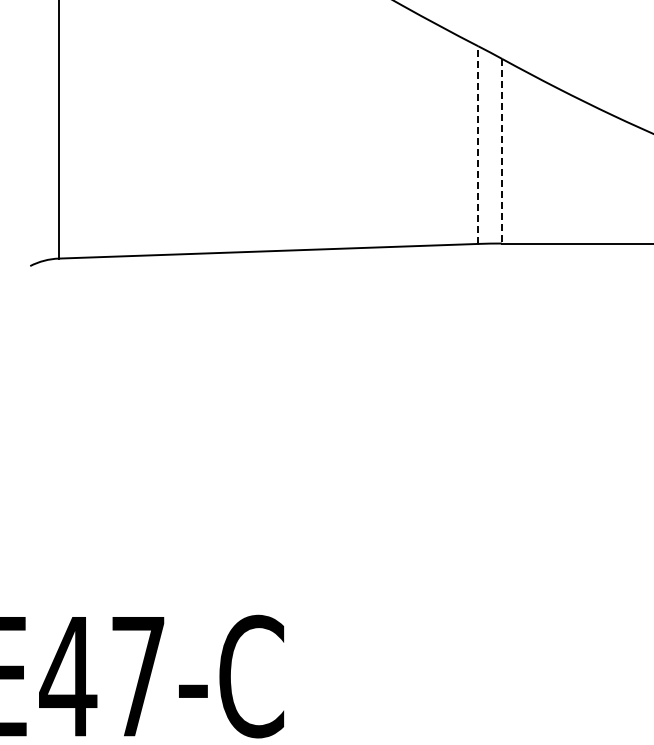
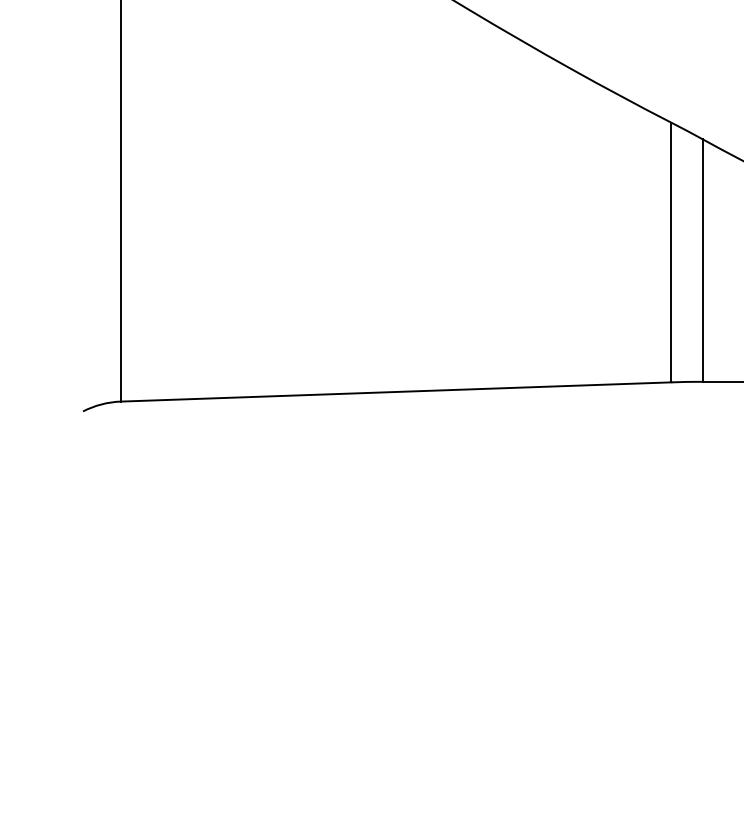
line: (478, 145) -> (671, 253), dashed -> solid
line: (501, 151) -> (701, 260), dashed -> solid

